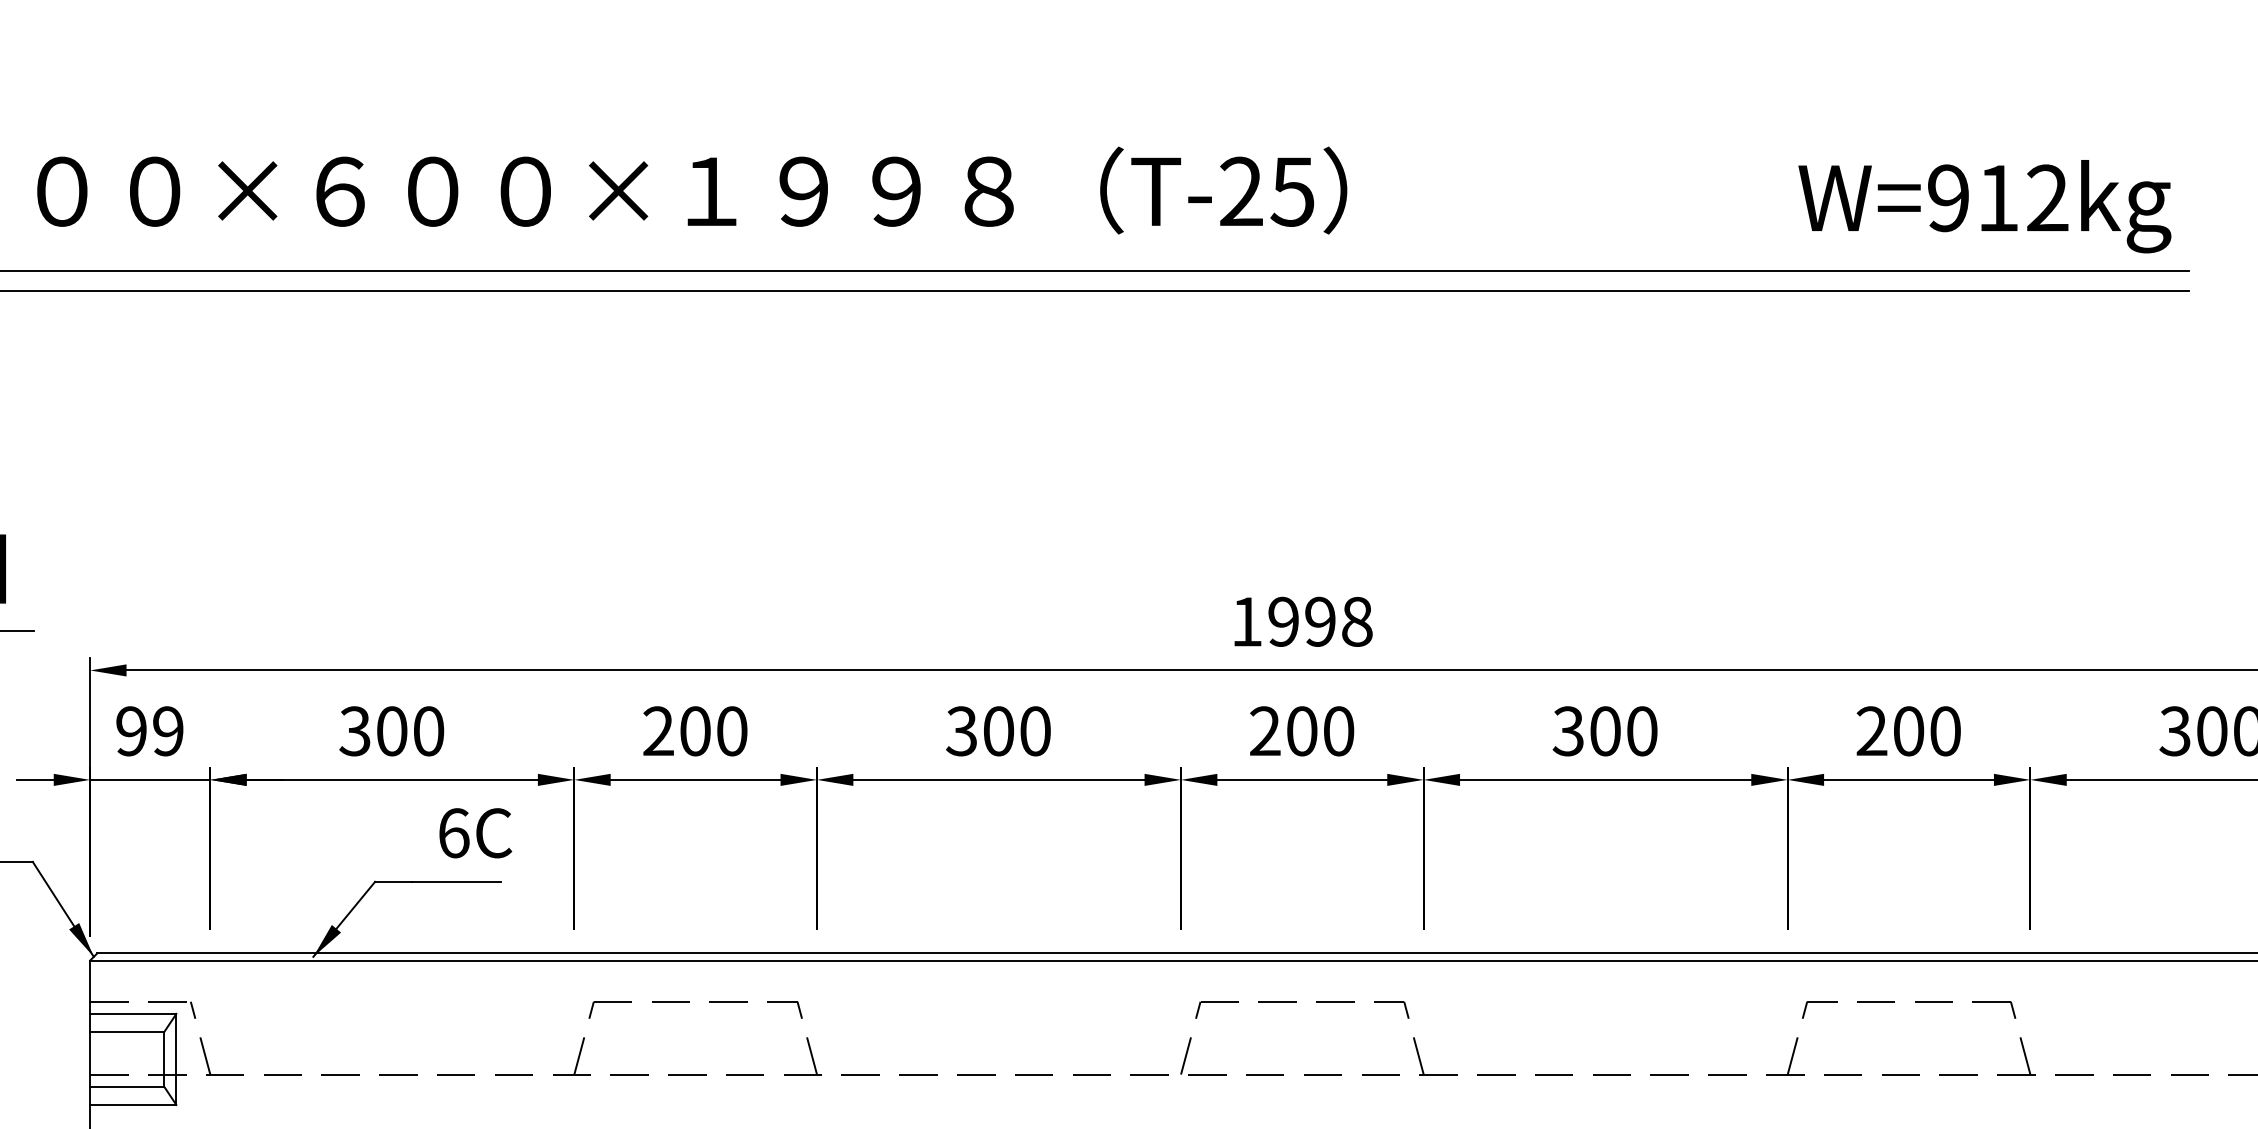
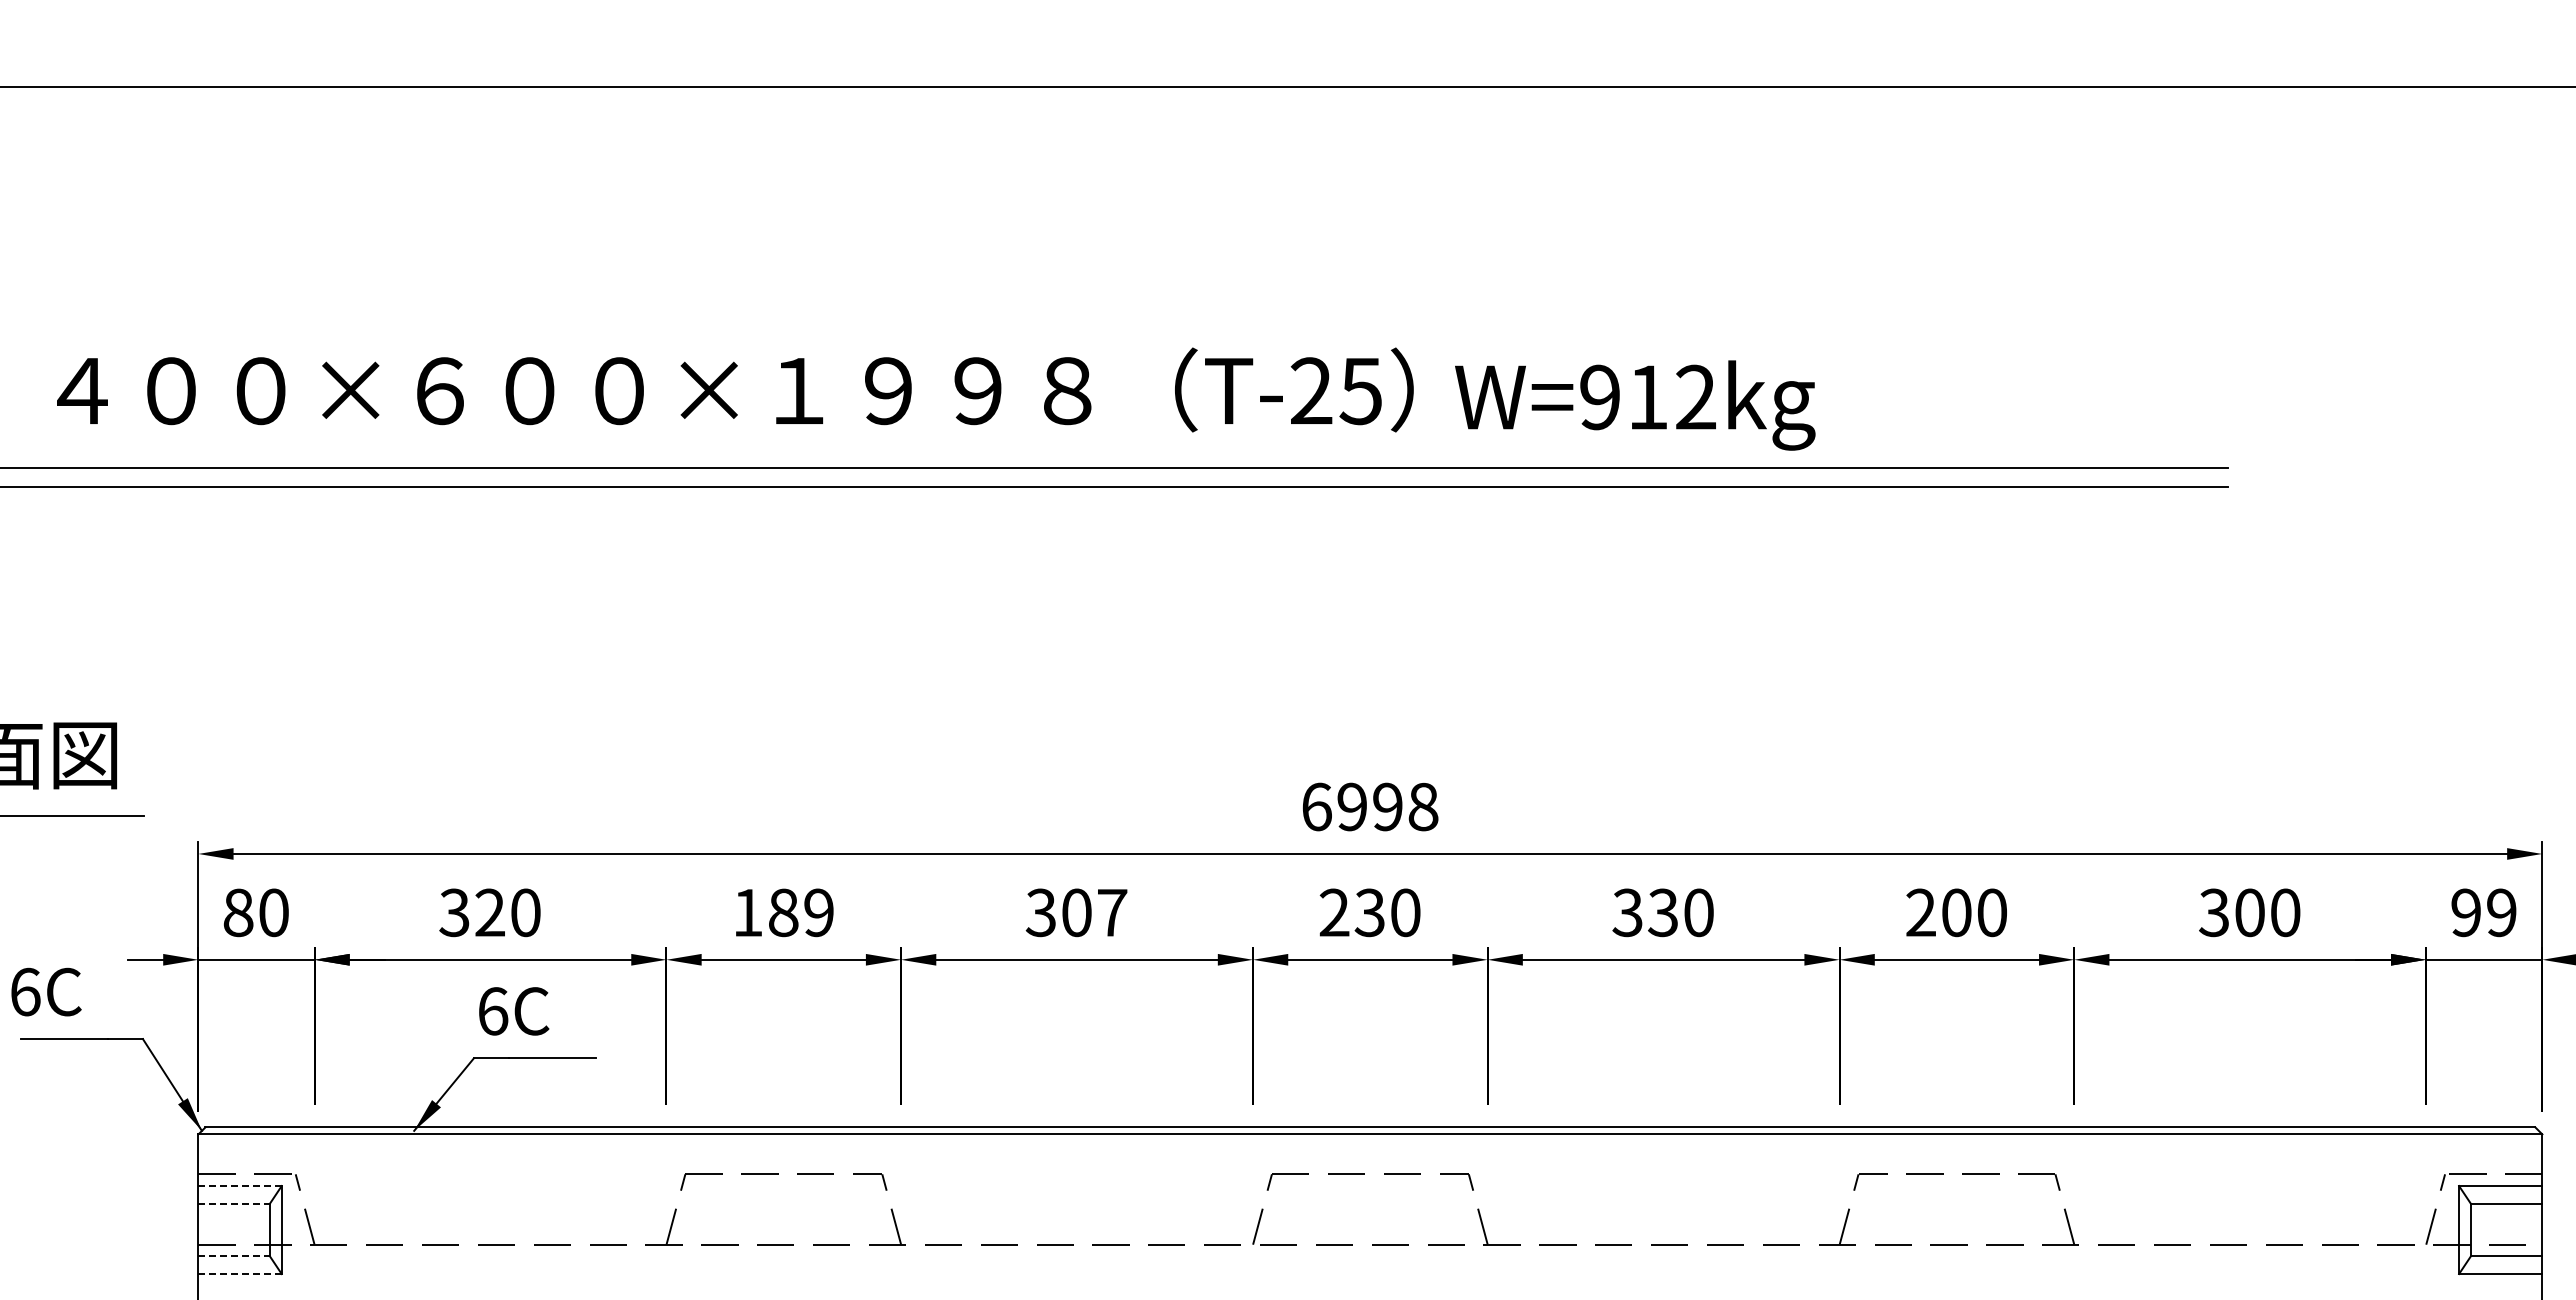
text: (1985, 206) -> (1635, 405), moved
text: (1246, 621) -> (1316, 806), 1998 -> 6998
text: (149, 730) -> (255, 912), 99 -> 80
text: (392, 730) -> (490, 912), 300 -> 320
text: (695, 730) -> (783, 912), 200 -> 189
text: (1035, 730) -> (1112, 912), 300 -> 307
text: (1301, 730) -> (1369, 912), 200 -> 230
text: (1605, 730) -> (1663, 912), 300 -> 330
text: (476, 833) -> (514, 1011), moved
line: (133, 1014) -> (240, 1186), solid -> dashed
line: (127, 1031) -> (234, 1203), solid -> dashed
line: (127, 1086) -> (234, 1256), solid -> dashed
line: (133, 1105) -> (240, 1274), solid -> dashed

